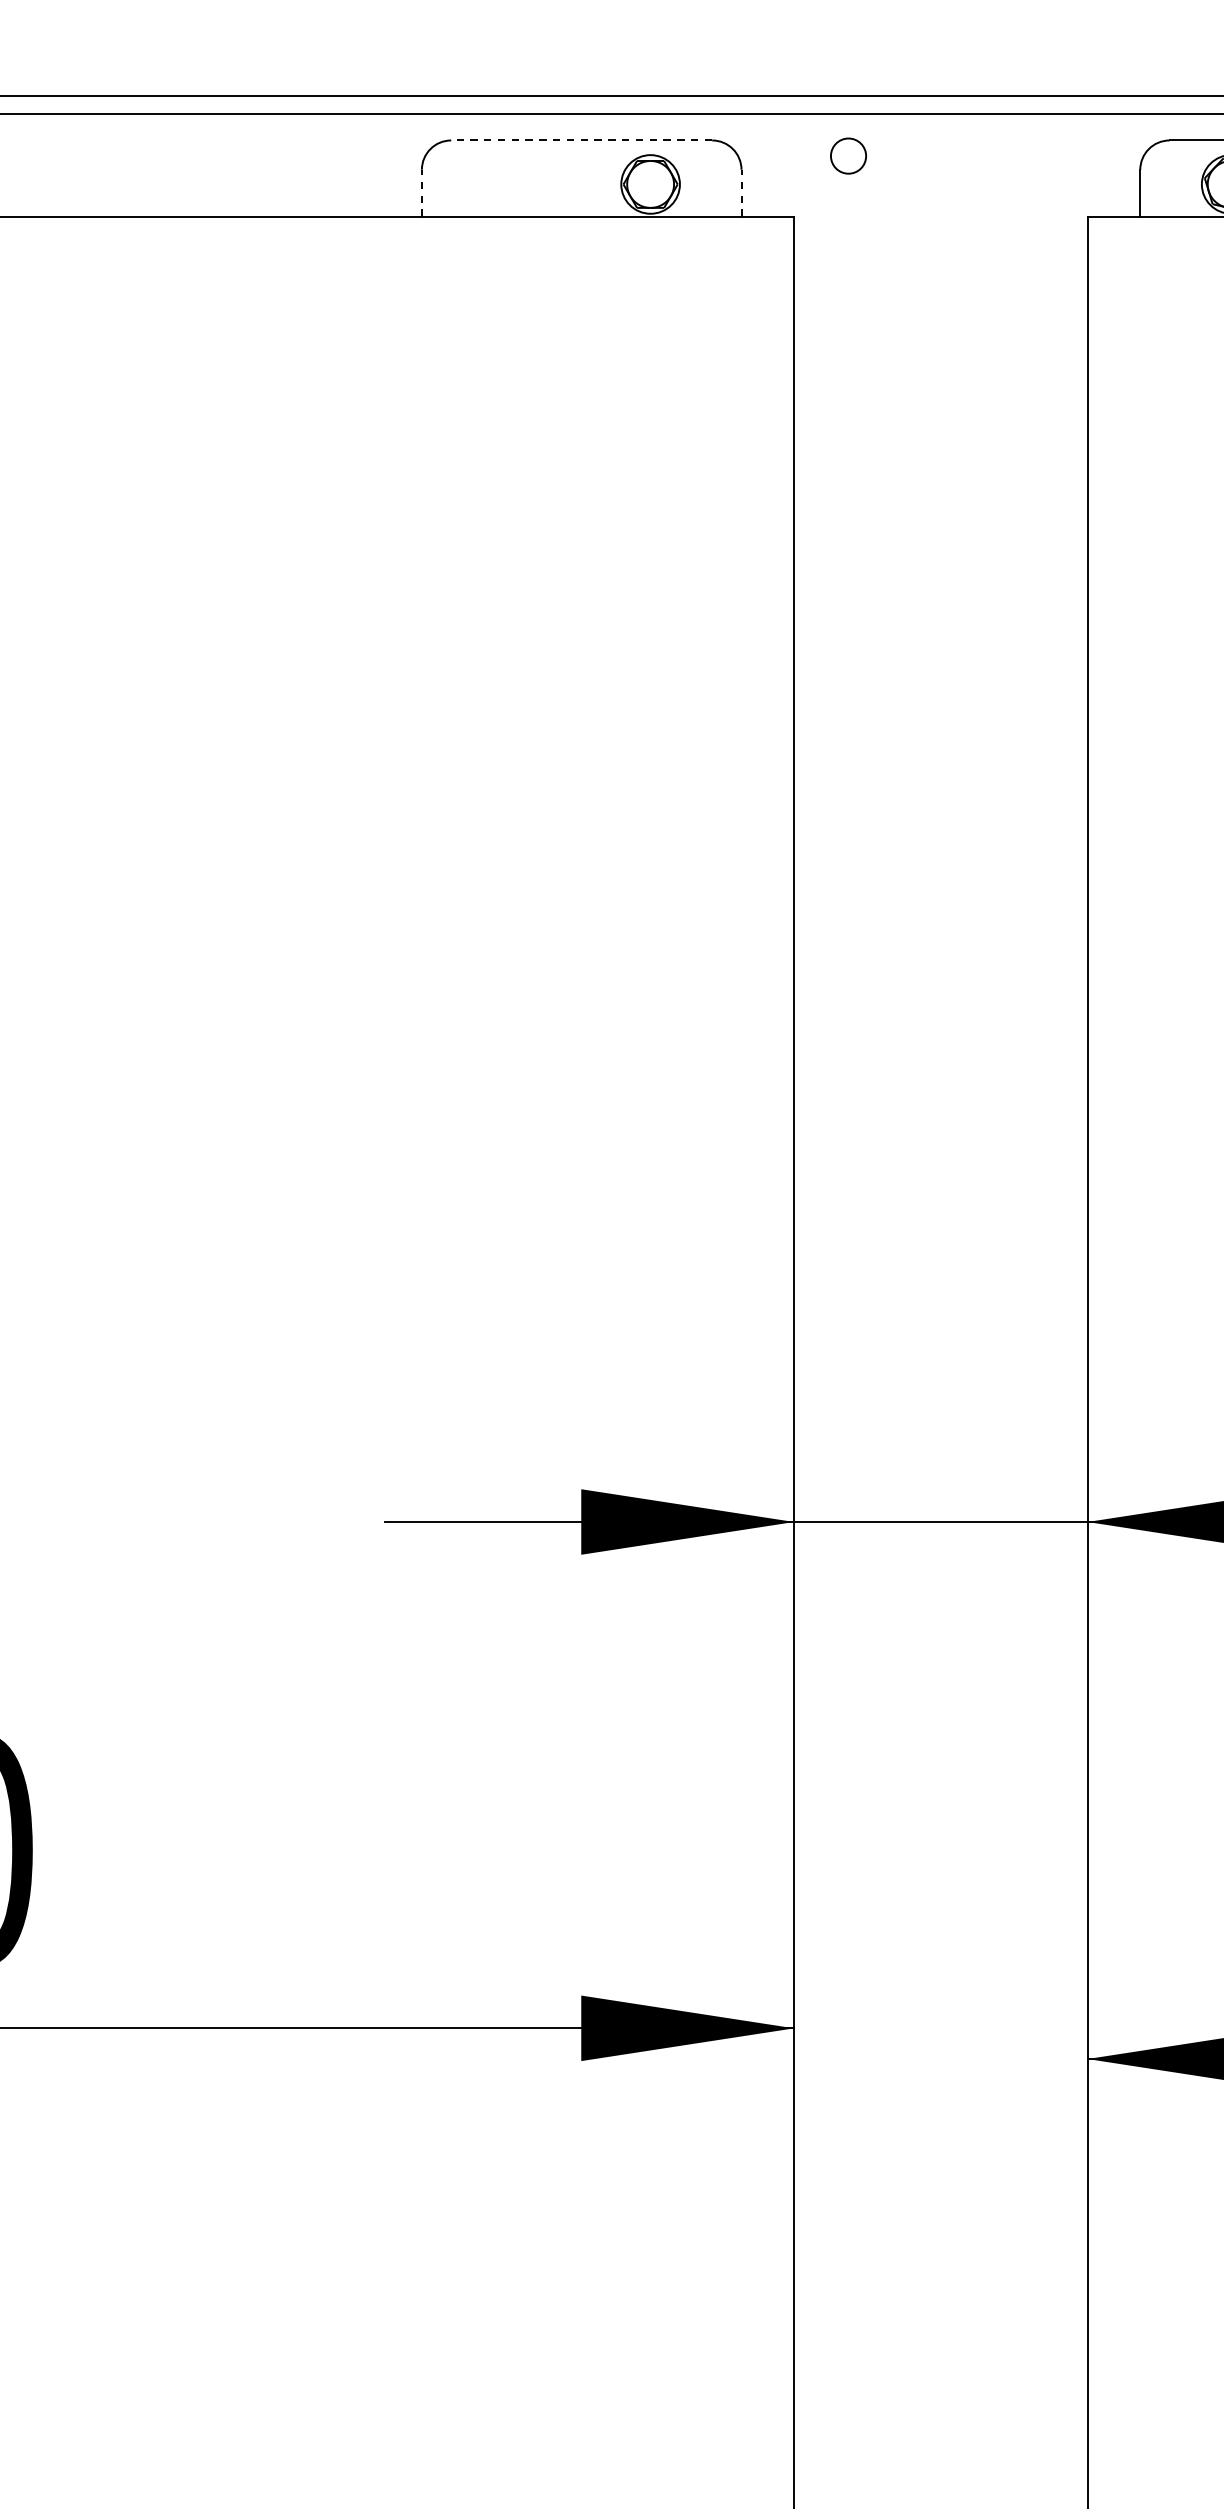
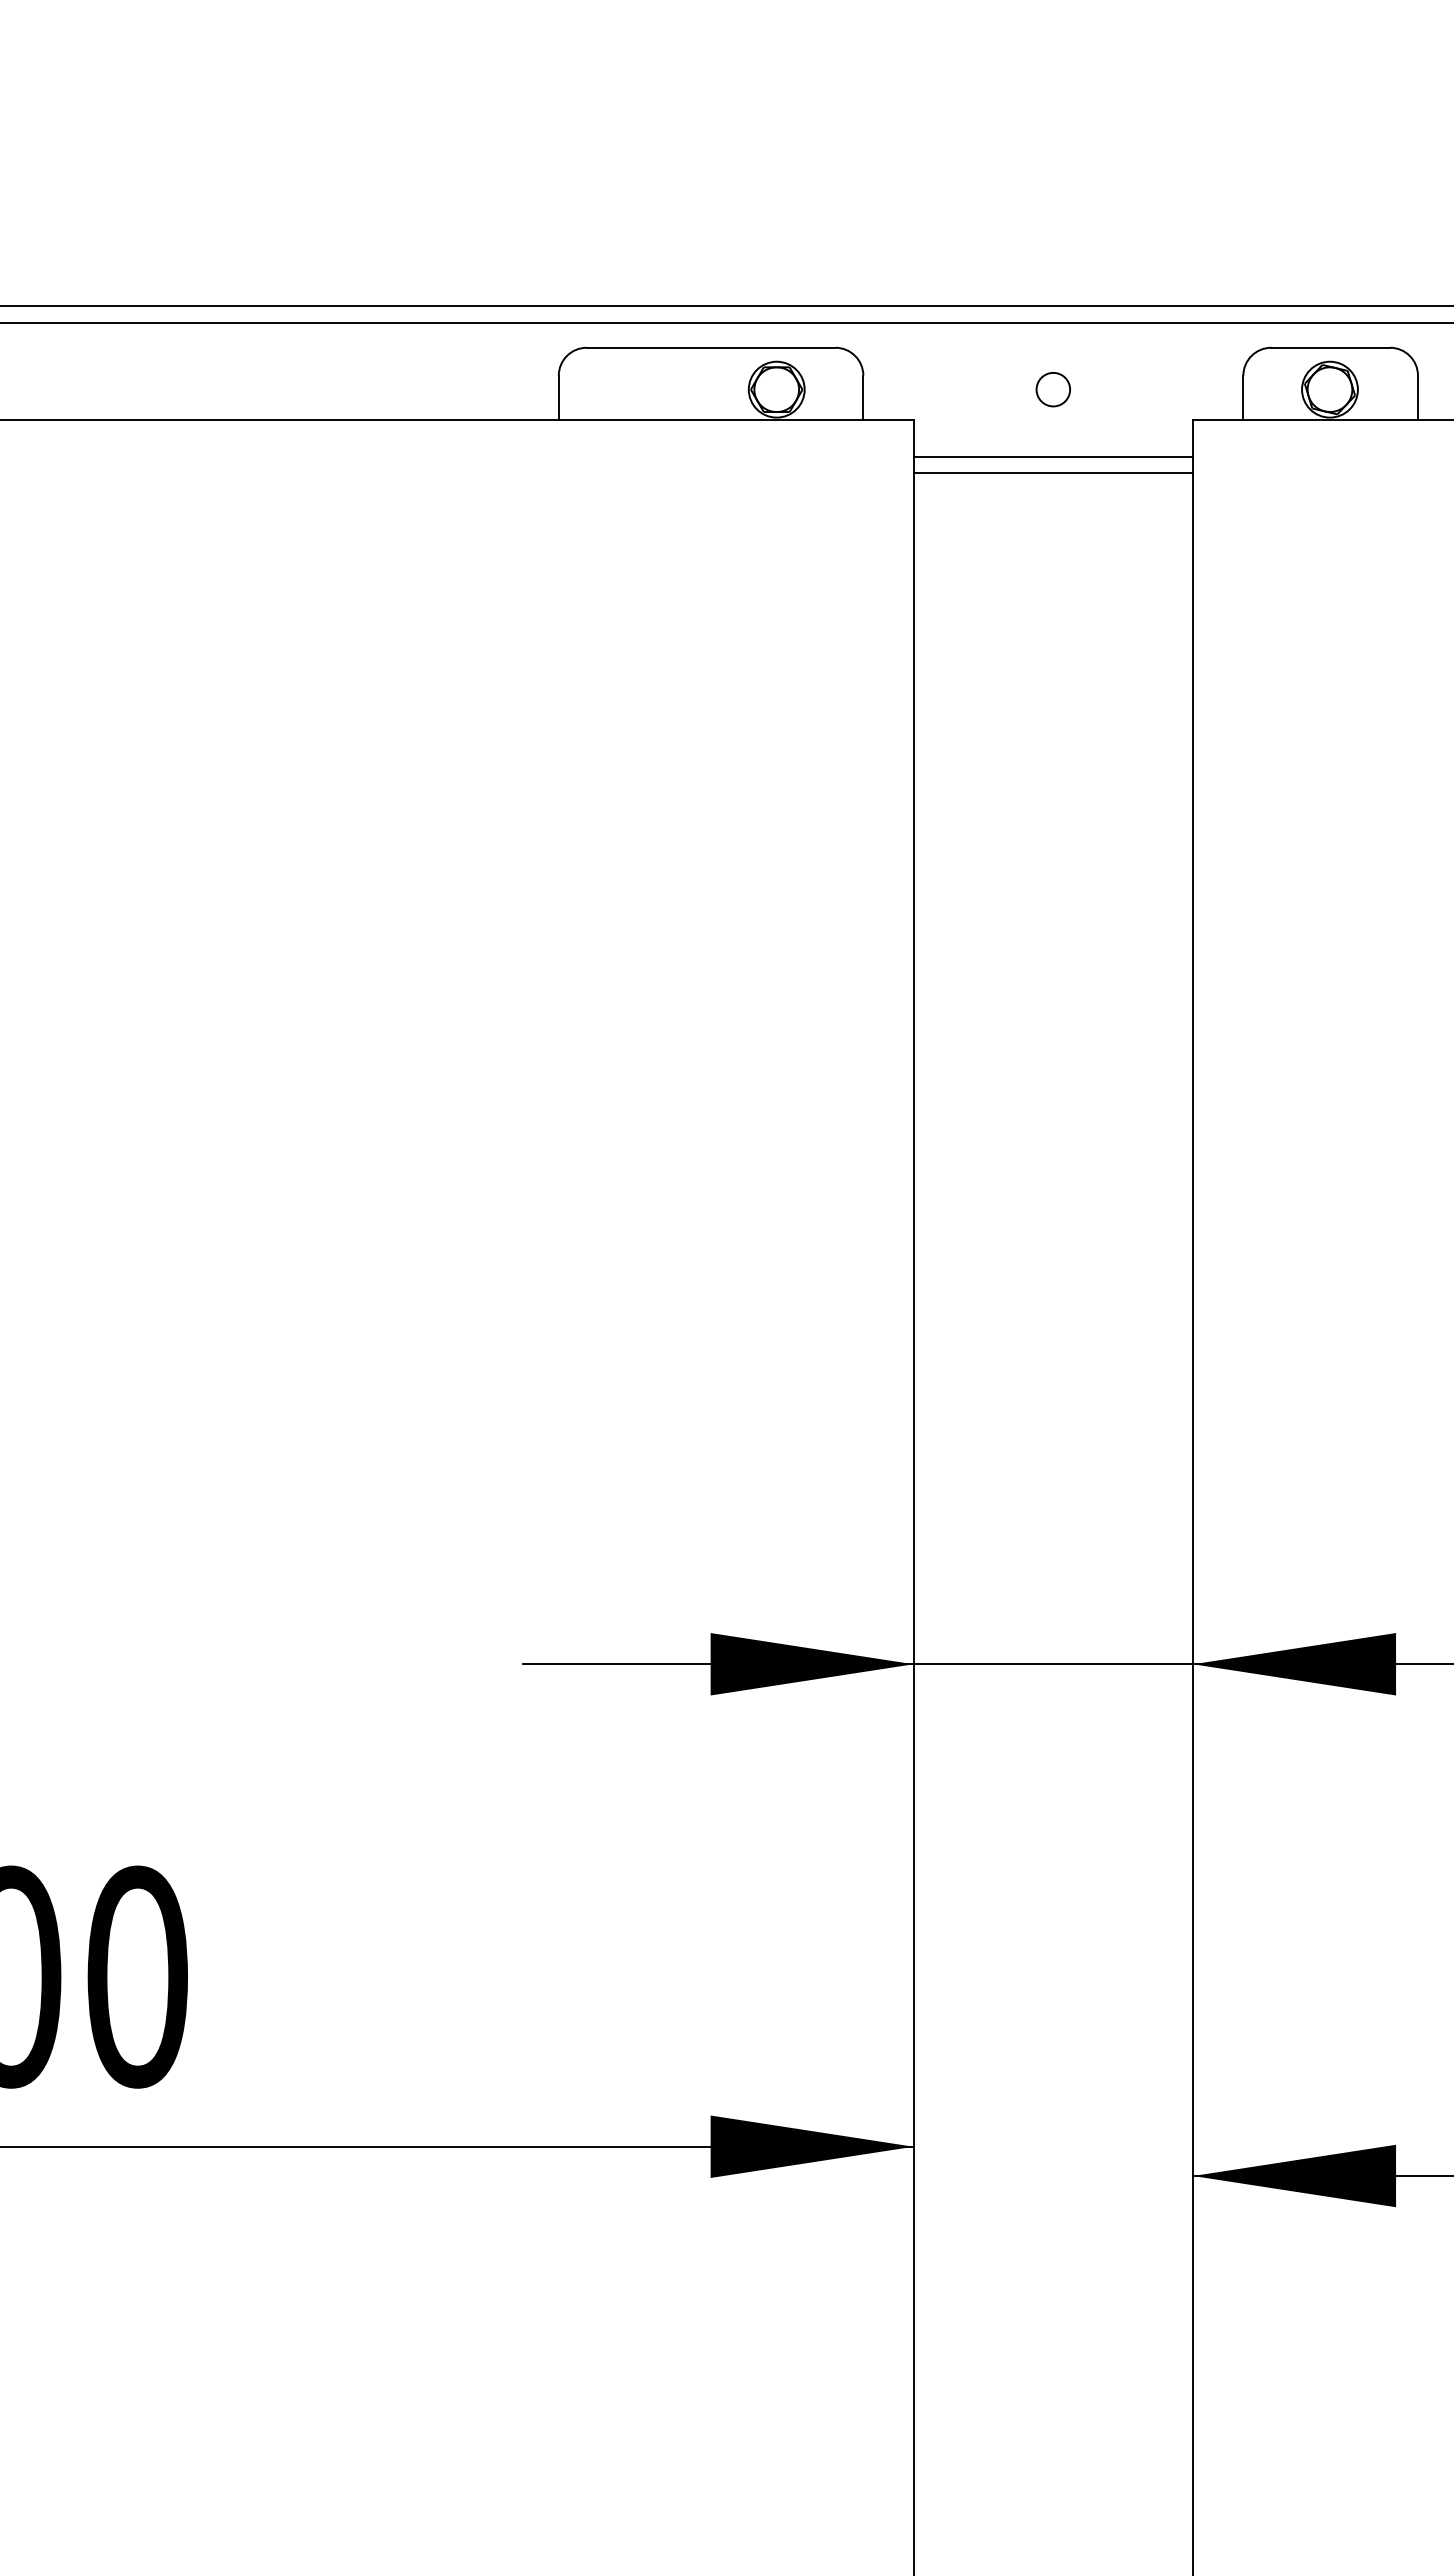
line: (581, 140) -> (710, 347), dashed -> solid
circle: (847, 155) -> (1052, 389), moved
line: (421, 192) -> (558, 397), dashed -> solid
line: (741, 192) -> (863, 397), dashed -> solid
line: (941, 254) -> (1053, 456), added
line: (941, 272) -> (1053, 473), added

